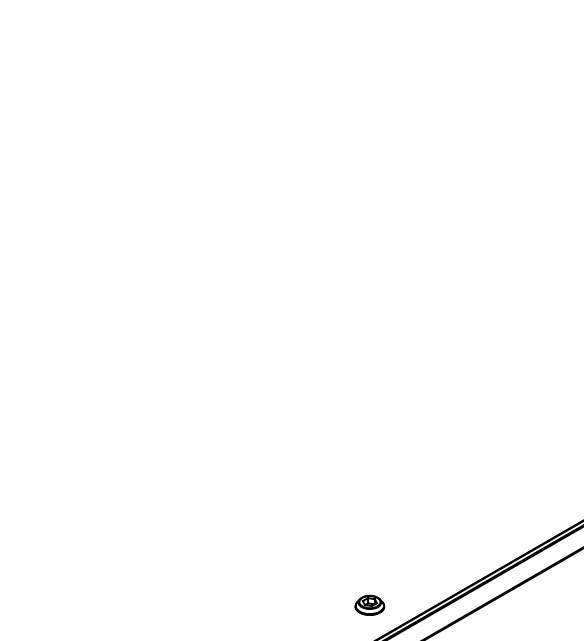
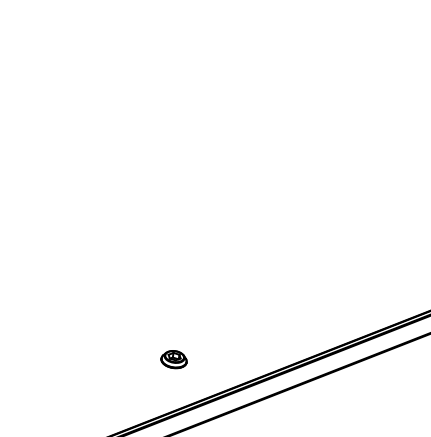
part: (369, 604) -> (173, 358), moved

